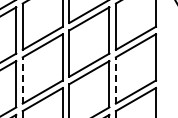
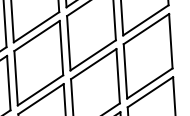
line: (22, 80) -> (15, 78), dashed -> solid
line: (115, 80) -> (124, 71), dashed -> solid

